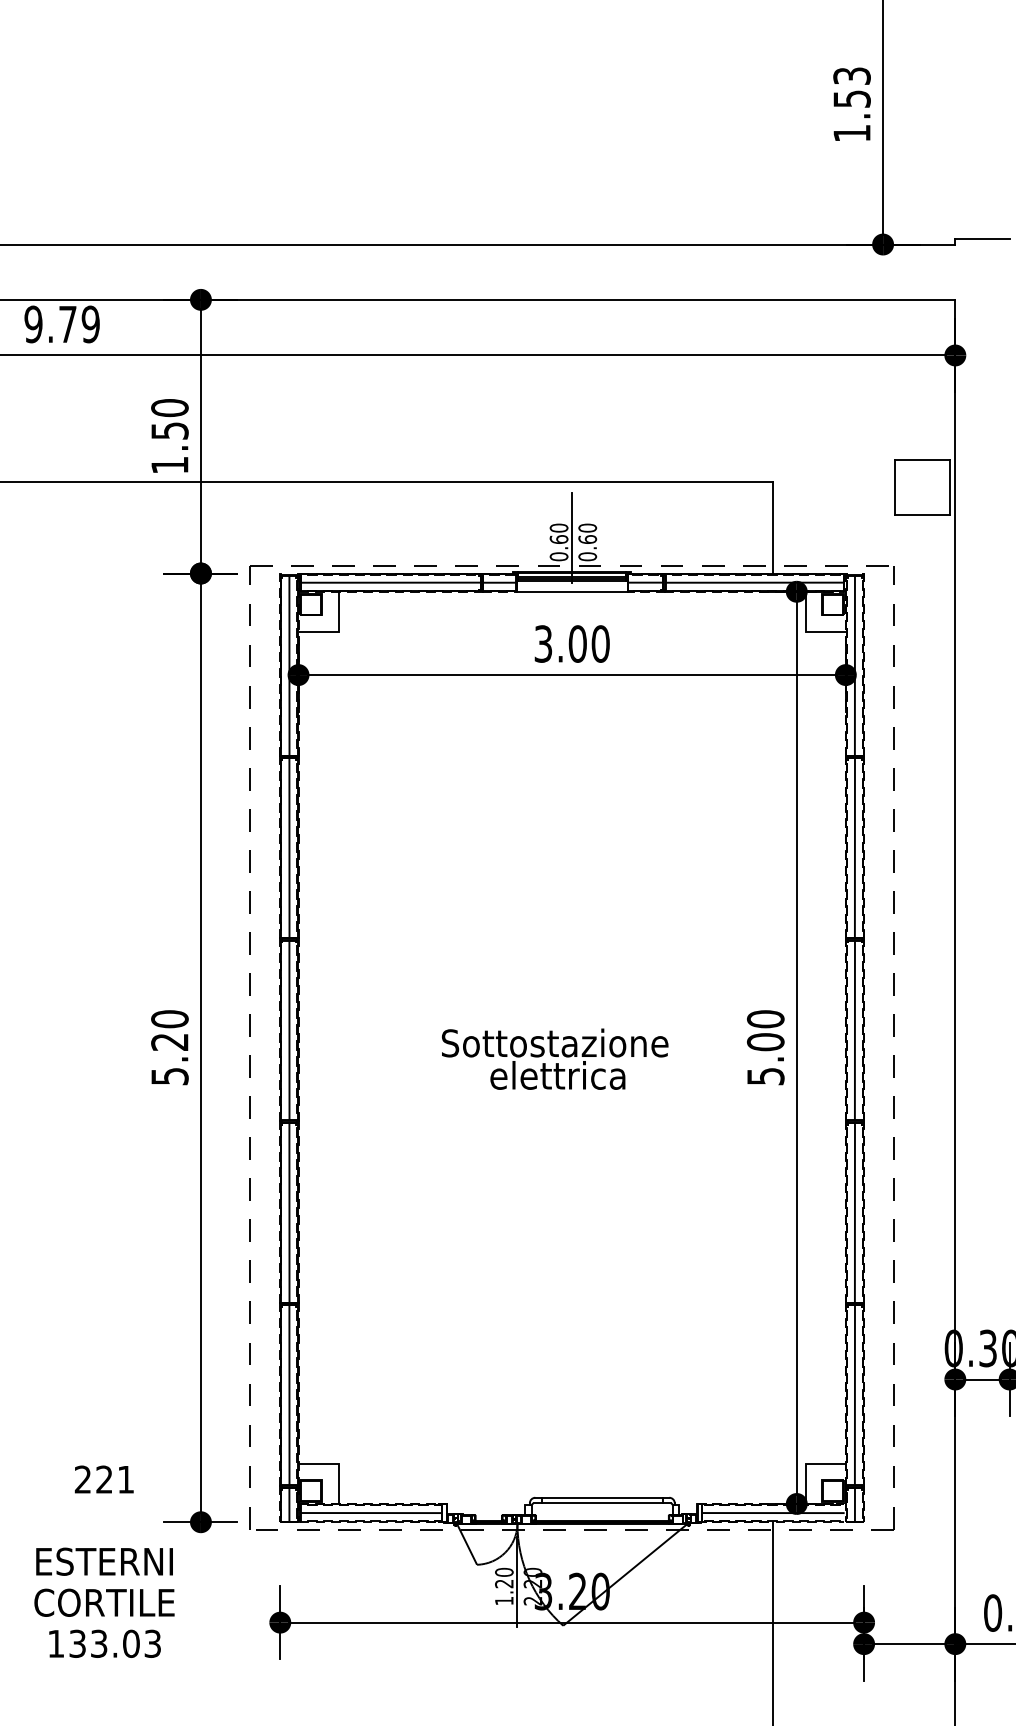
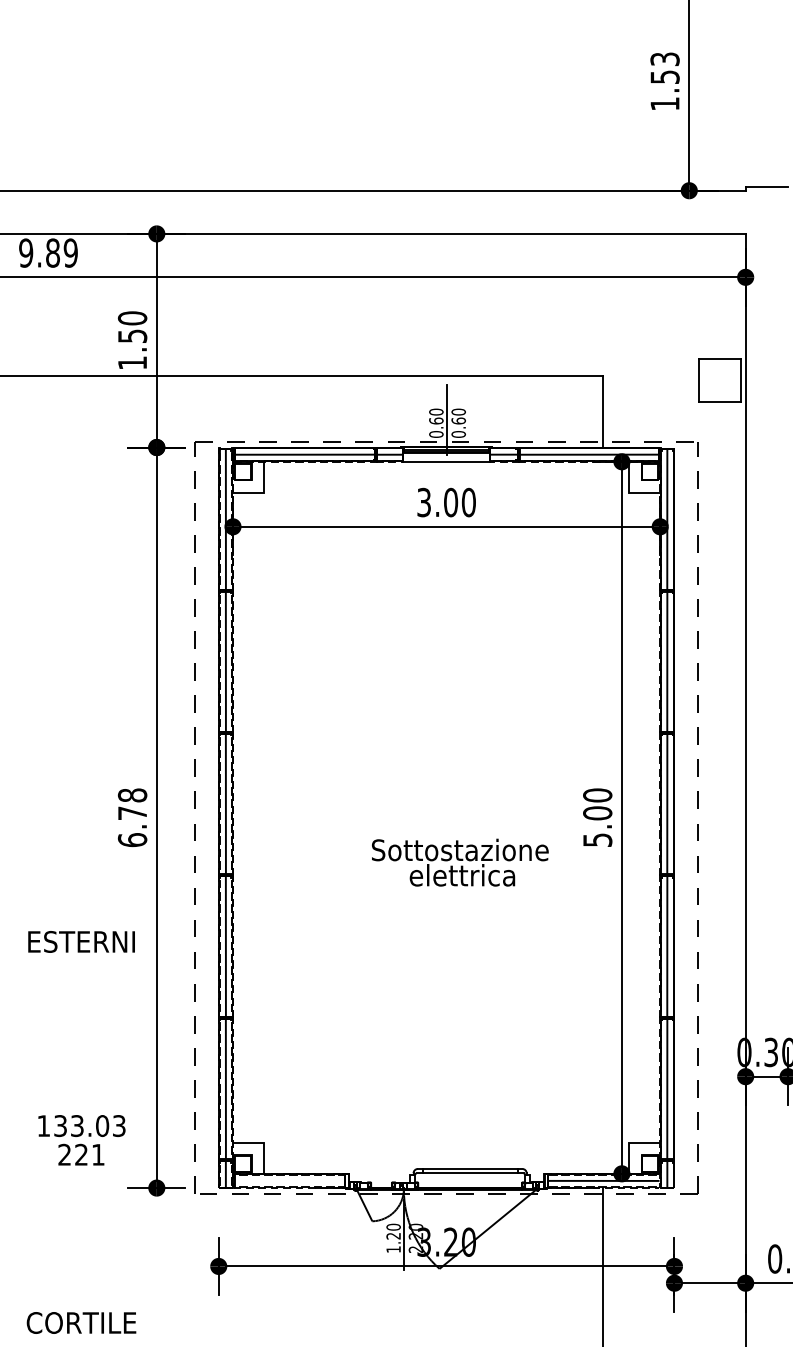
text: (67, 323) -> (52, 252), 9.79 -> 9.89
text: (169, 1047) -> (132, 817), 5.20 -> 6.78
text: (555, 1059) -> (460, 862), moved
line: (370, 1512) -> (289, 1180), removed
text: (104, 1561) -> (81, 941), moved
text: (104, 1602) -> (81, 1322), moved
text: (104, 1643) -> (81, 1125), moved

